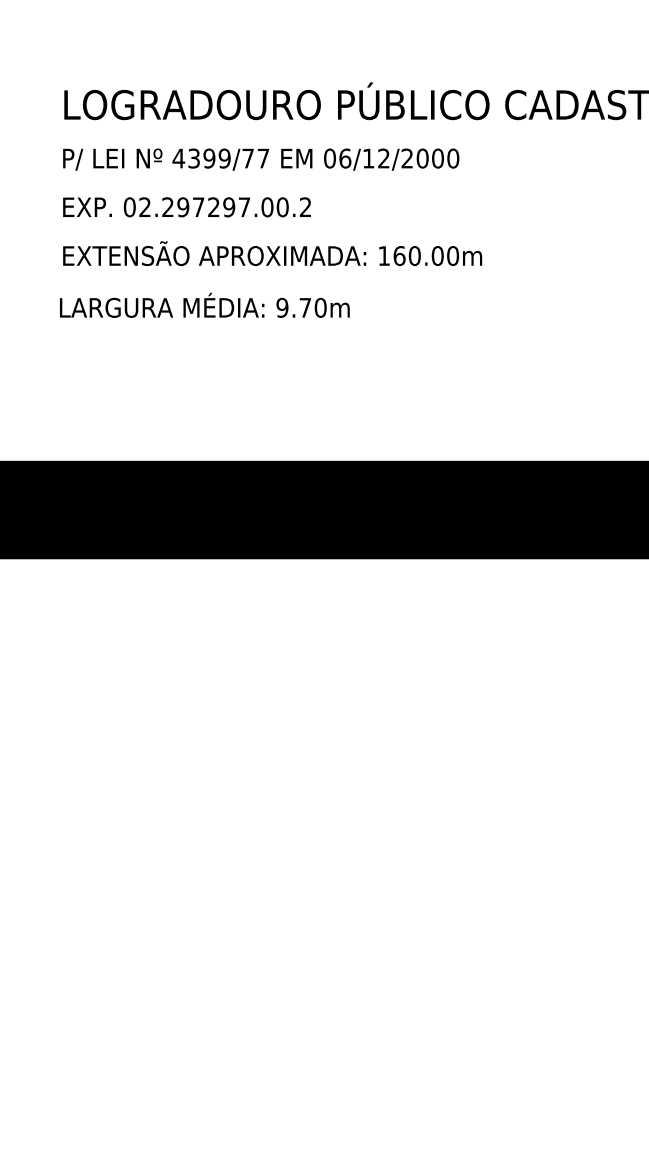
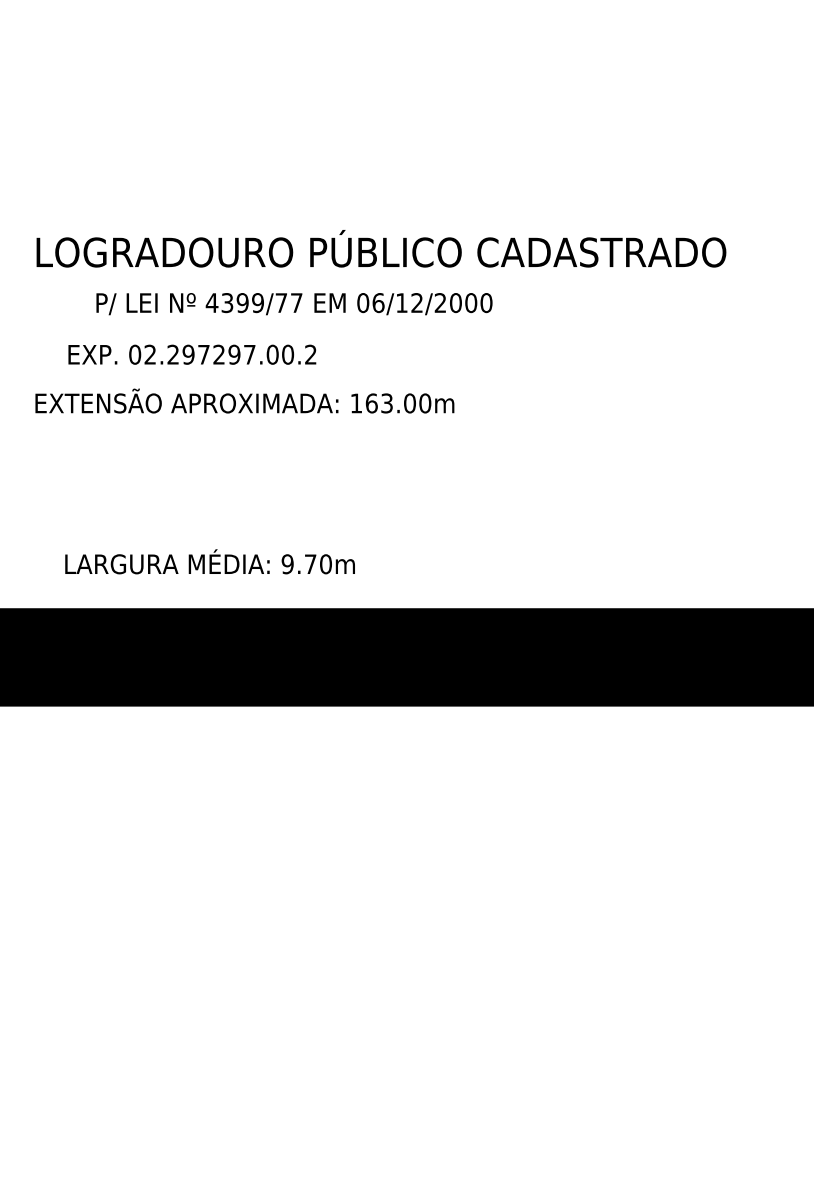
text: (261, 160) -> (294, 304), moved
text: (187, 207) -> (192, 354), moved
text: (415, 256) -> (387, 403), 160.00m -> 163.00m
text: (204, 305) -> (209, 561), moved

